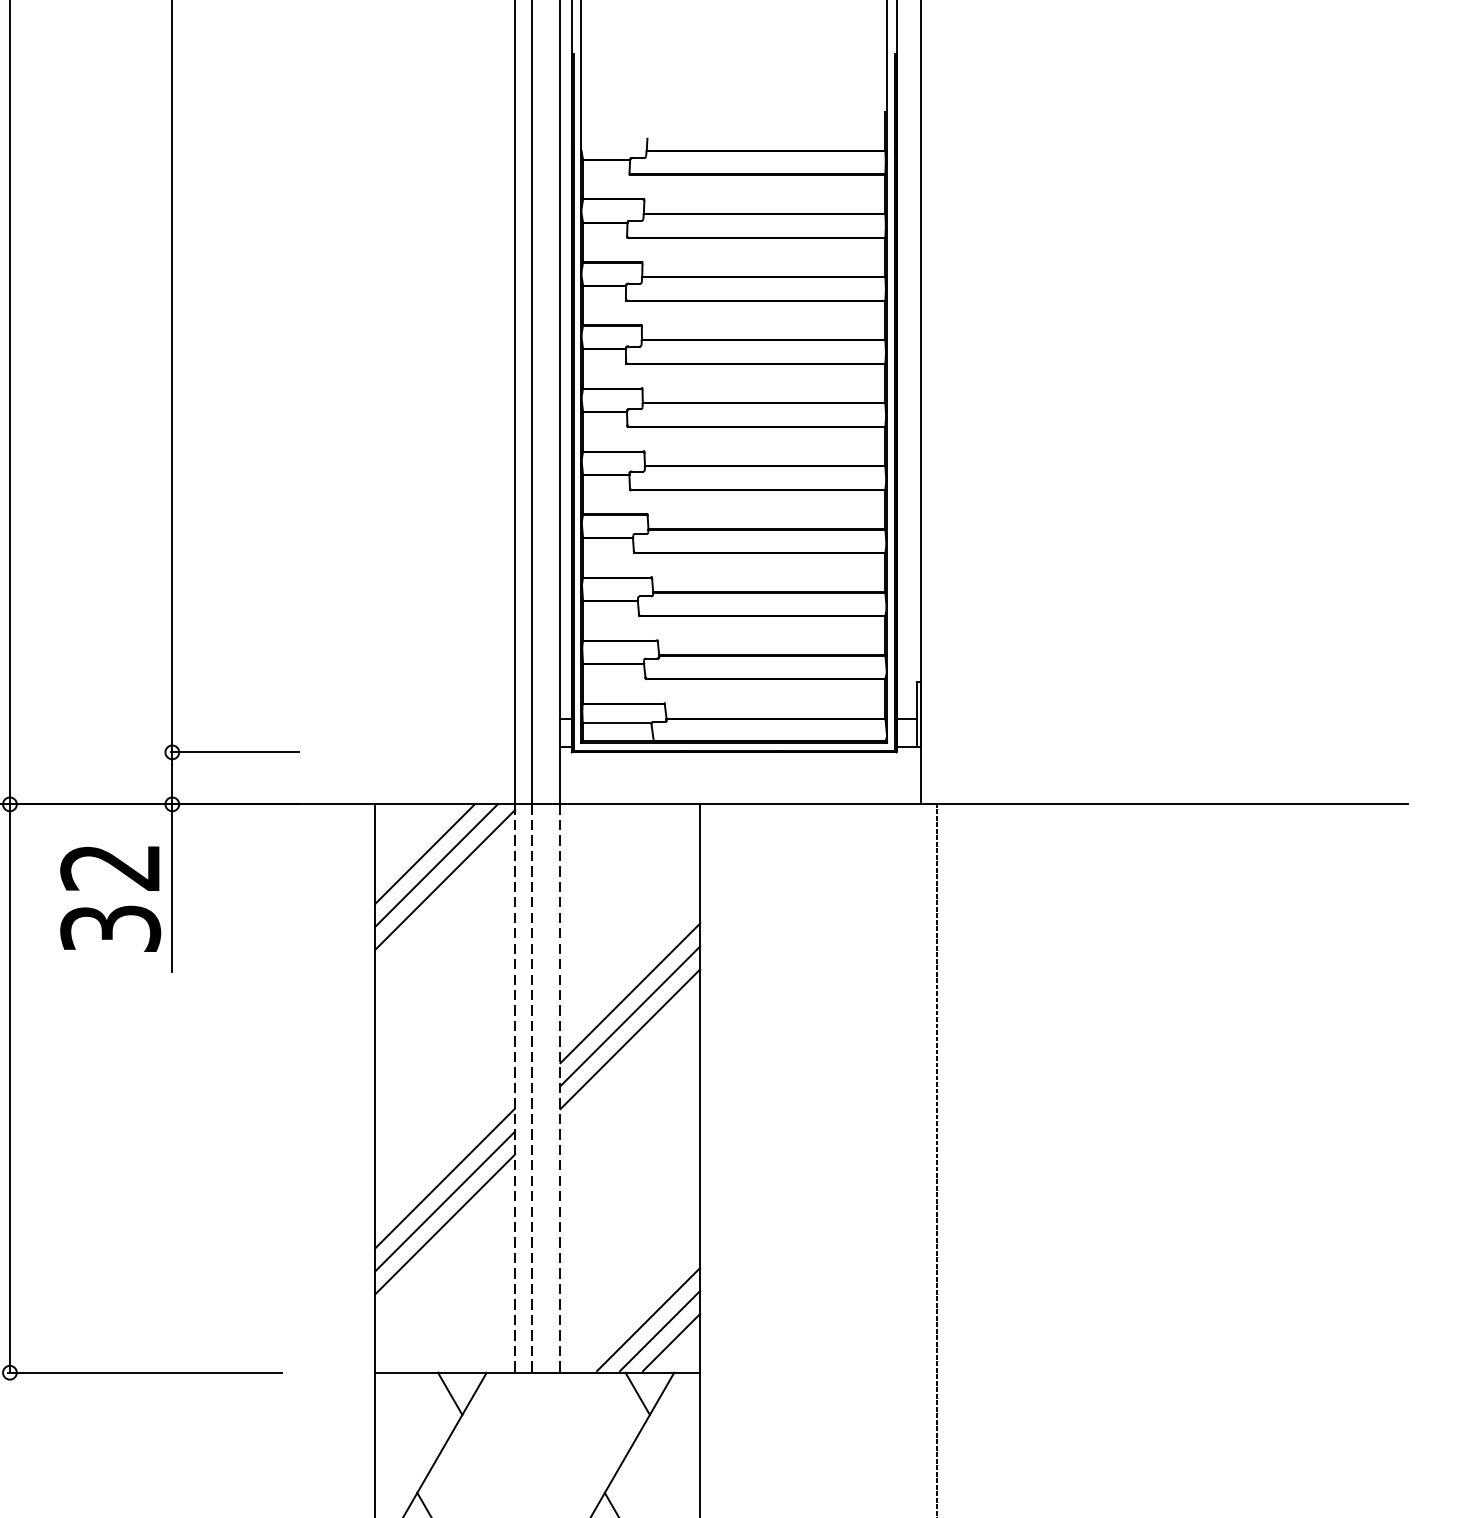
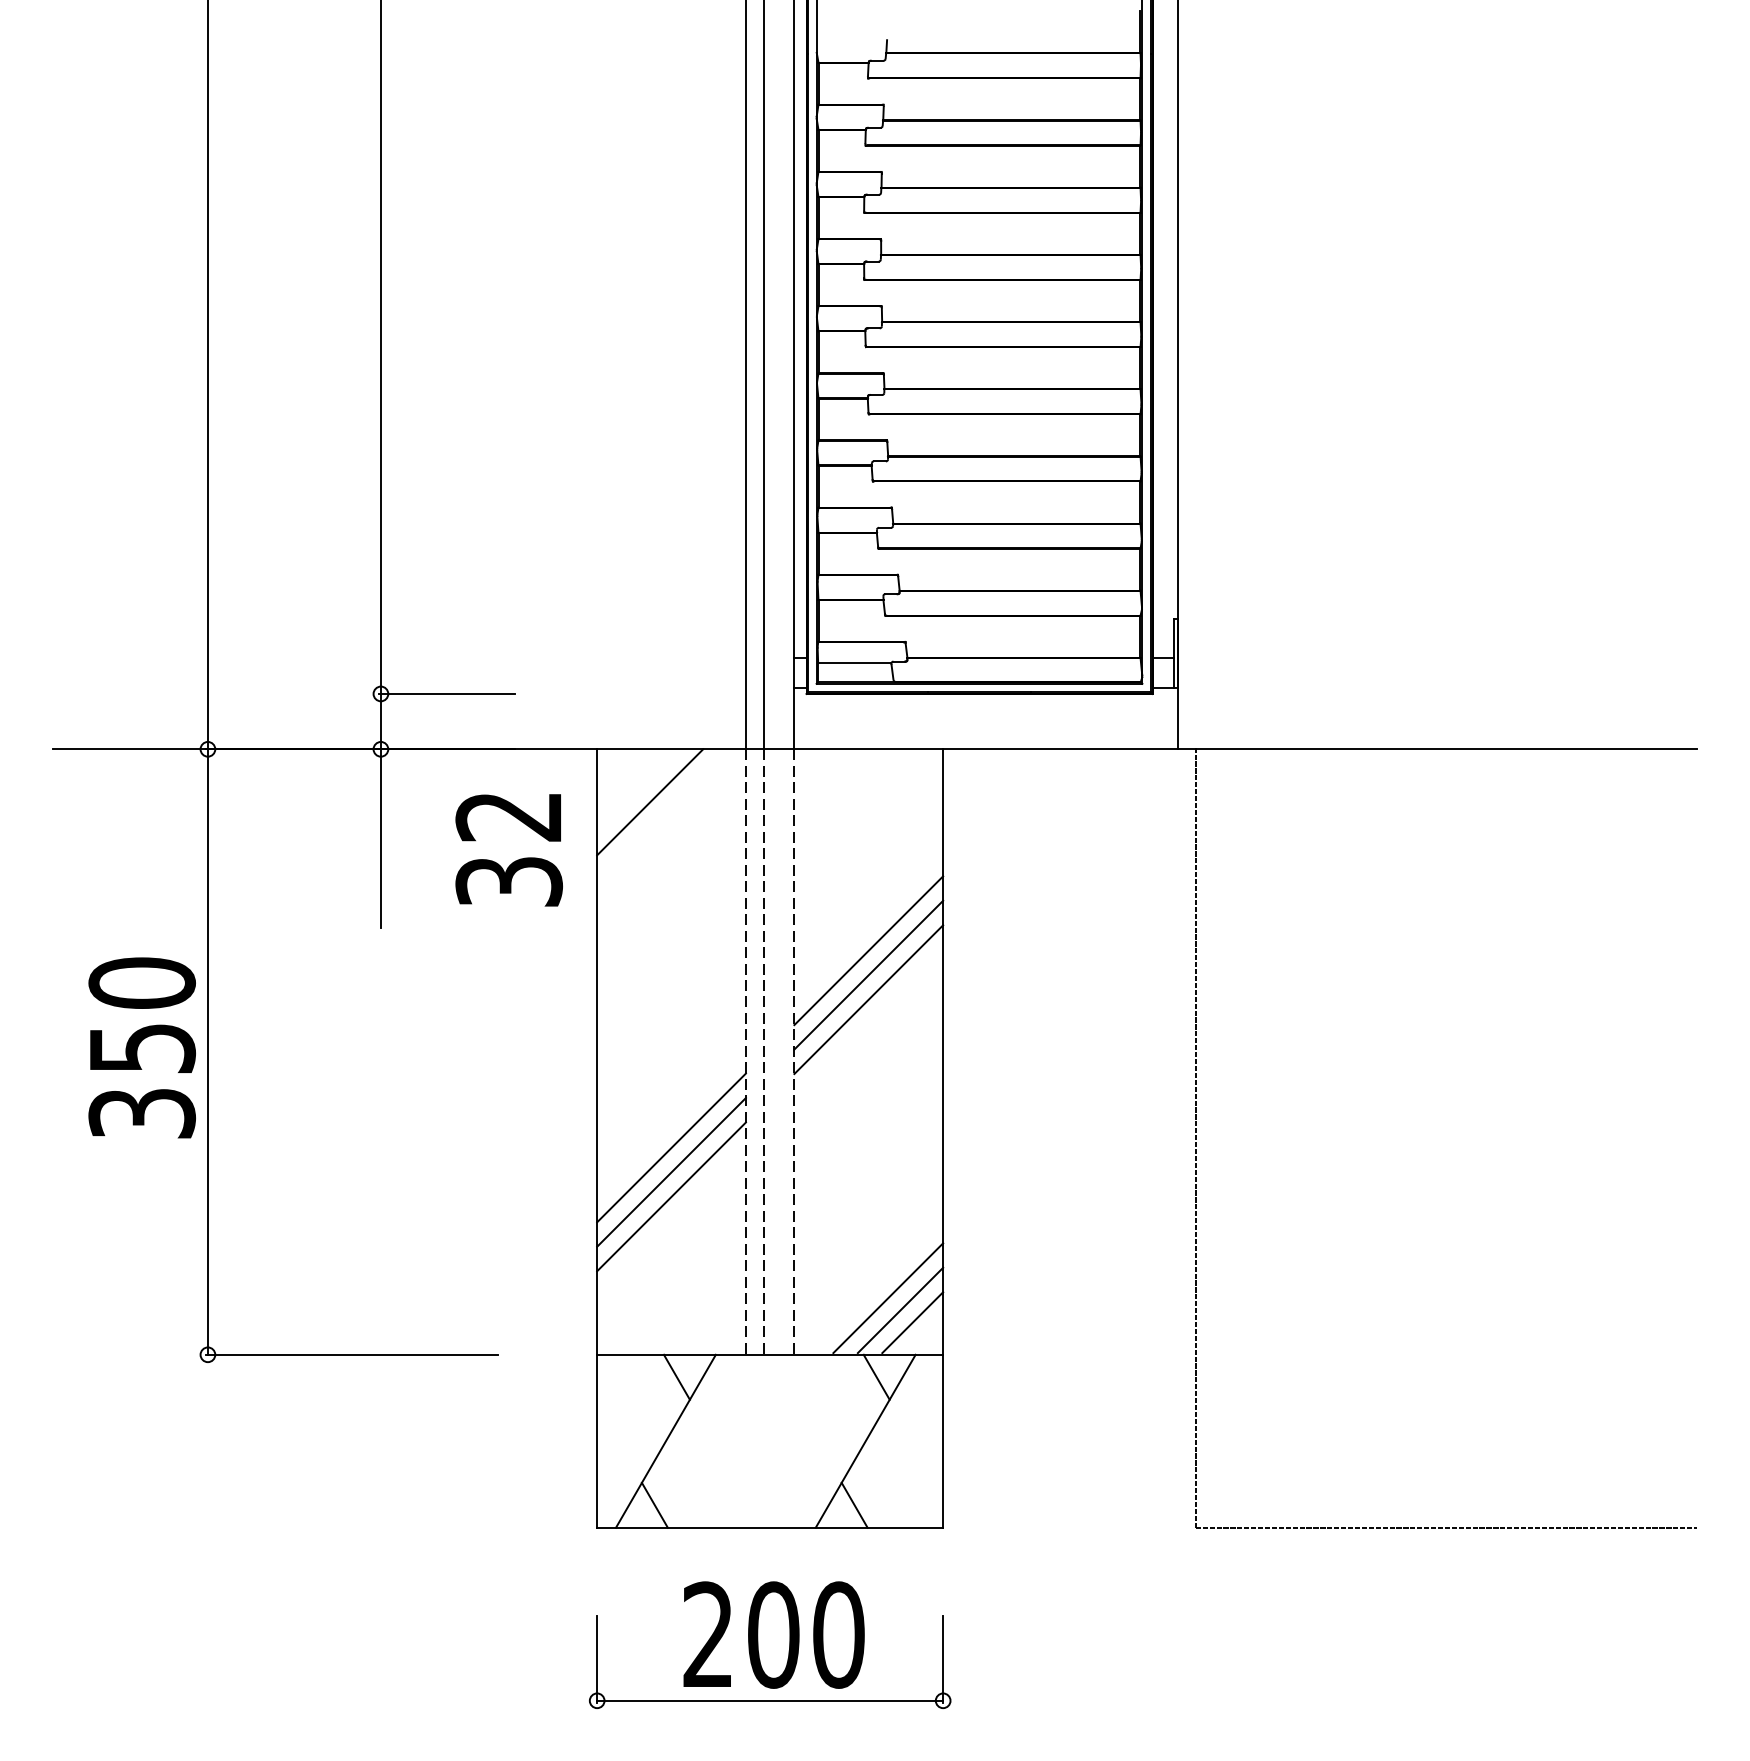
line: (436, 865) -> (662, 814), removed
line: (445, 879) -> (671, 829), removed
text: (109, 899) -> (508, 850), moved

